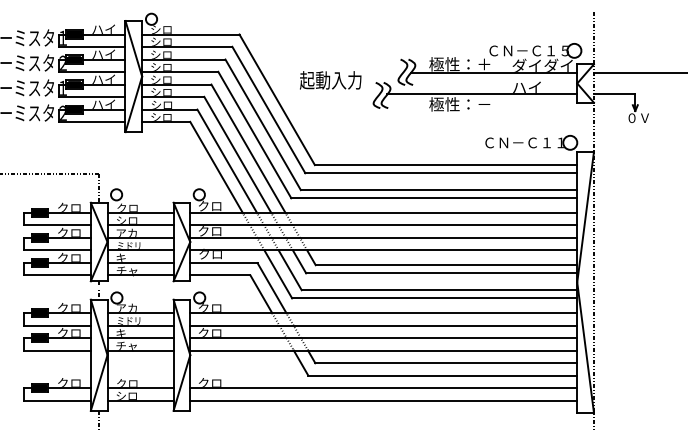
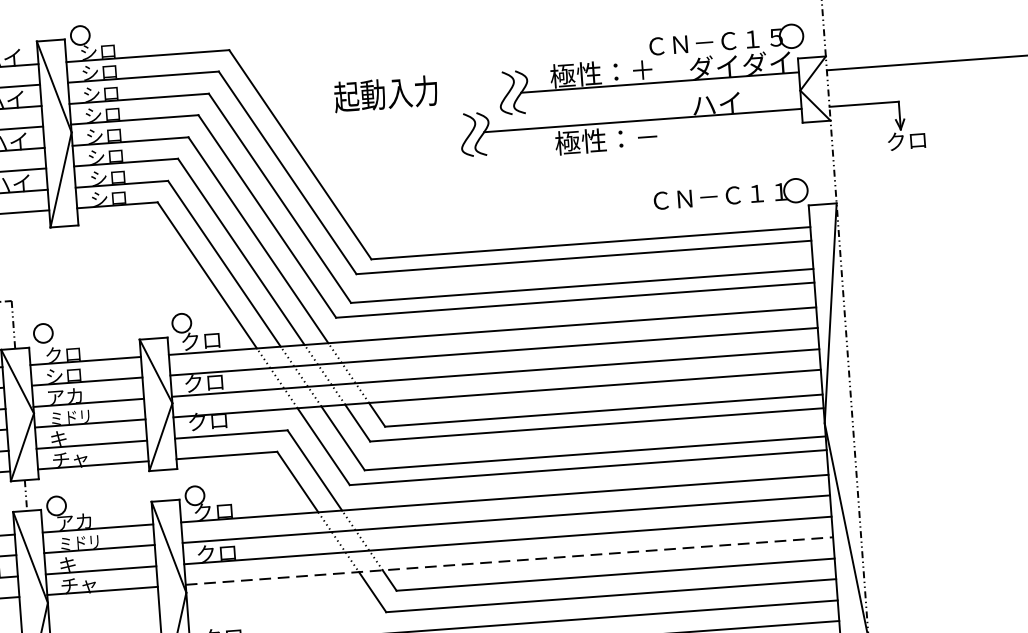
text: (330, 80) -> (385, 94), moved
text: (638, 117) -> (906, 139), ０Ｖ -> クロ
line: (384, 350) -> (510, 560), solid -> dashed

